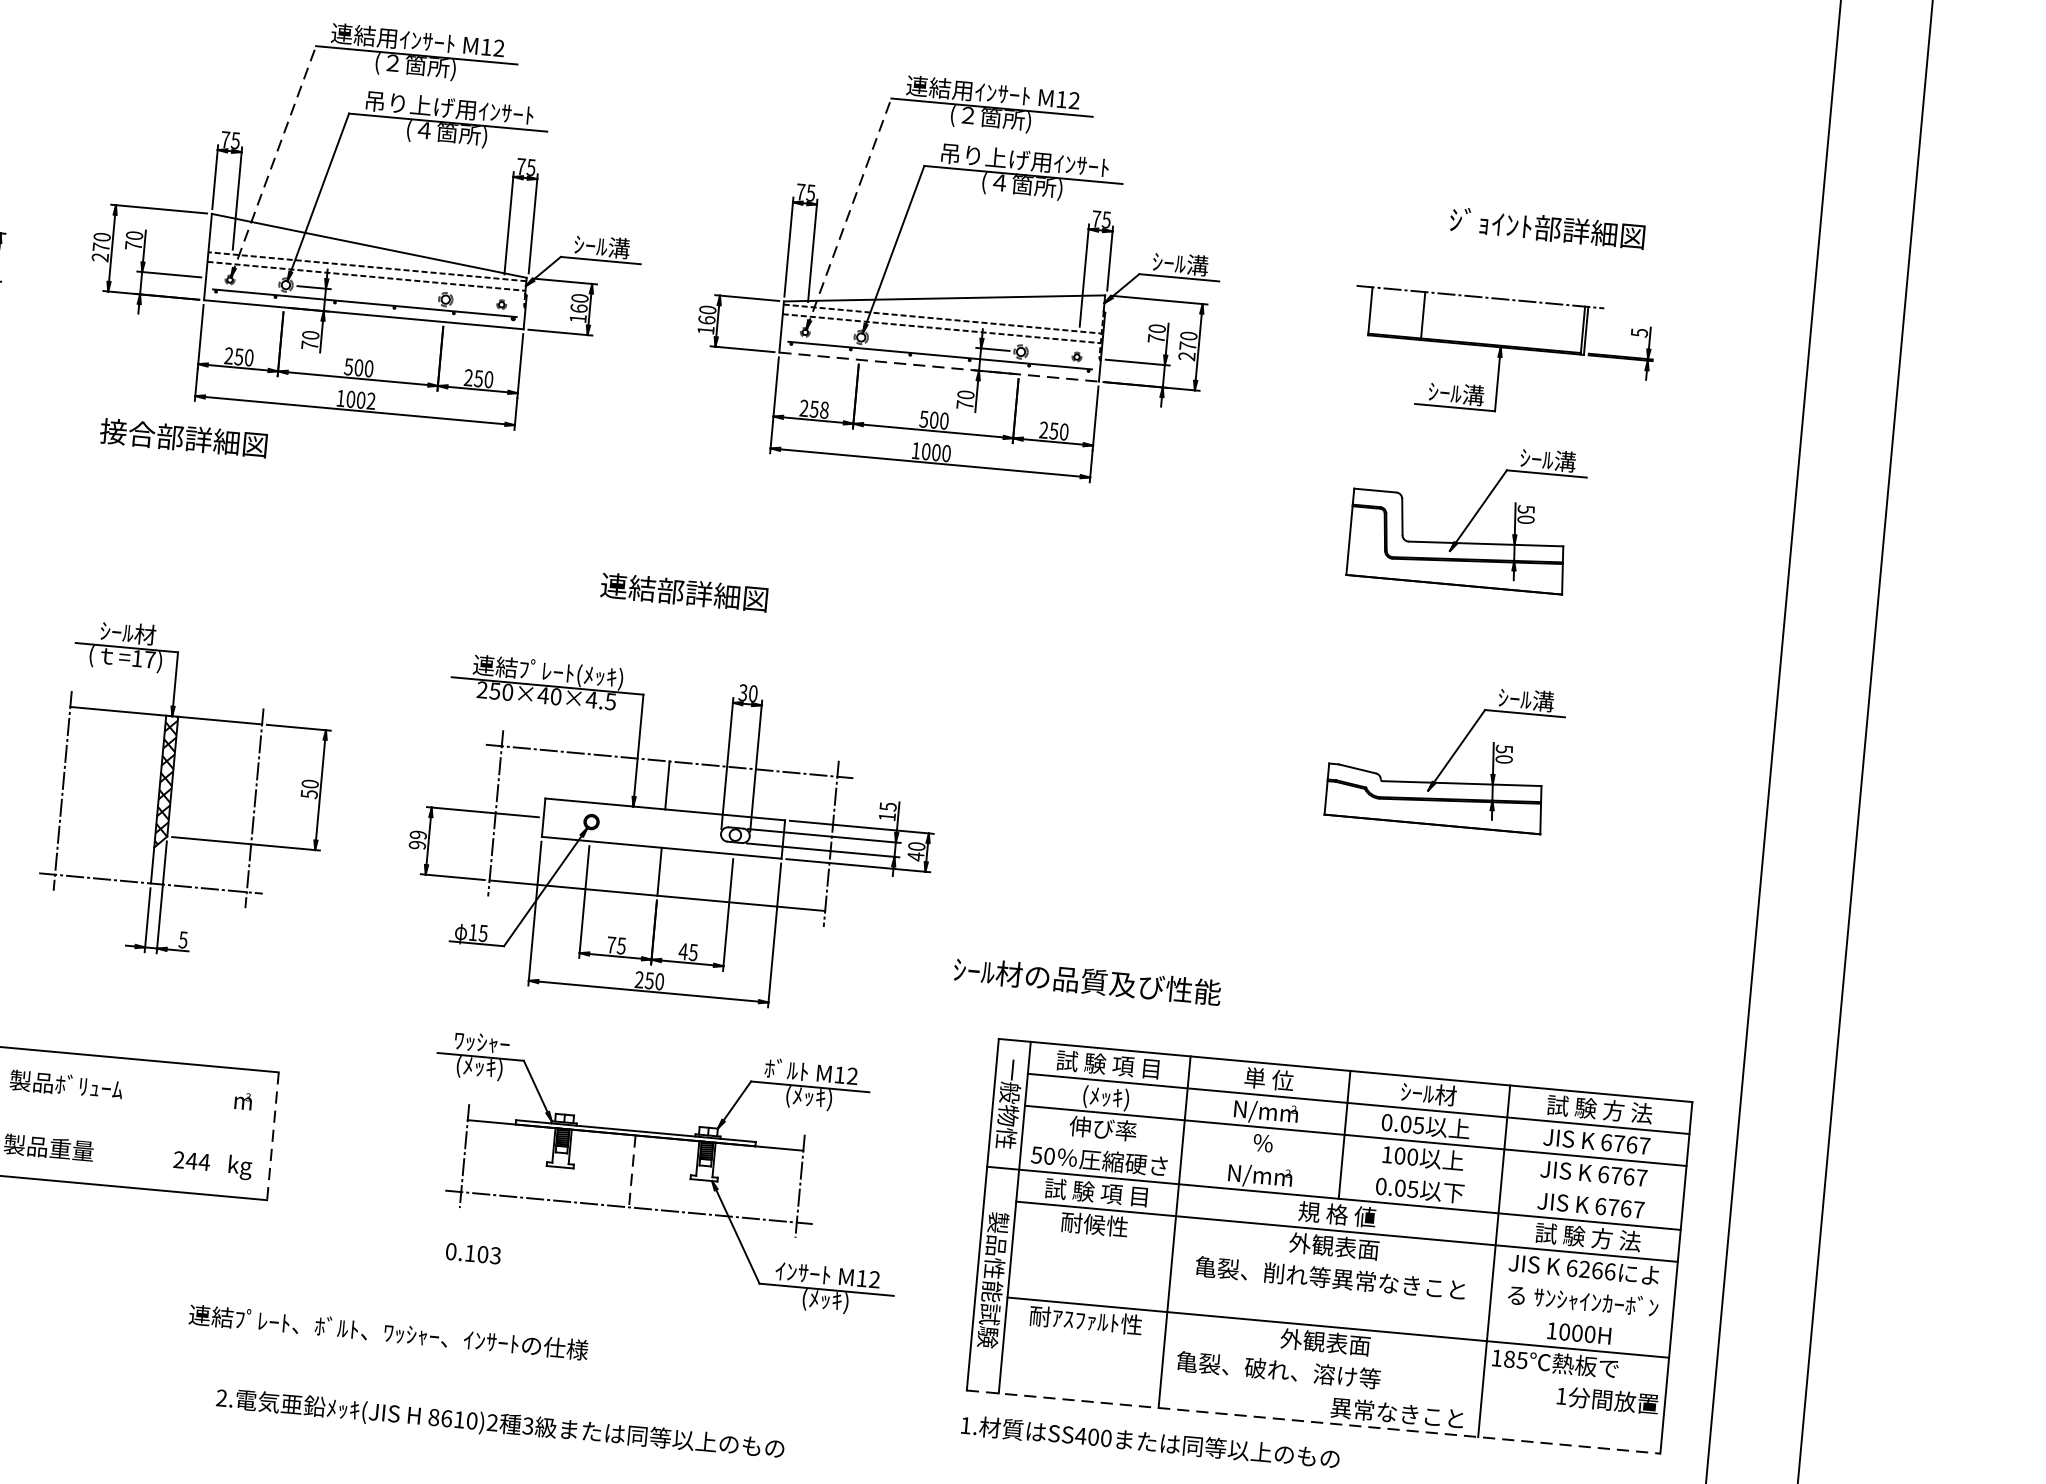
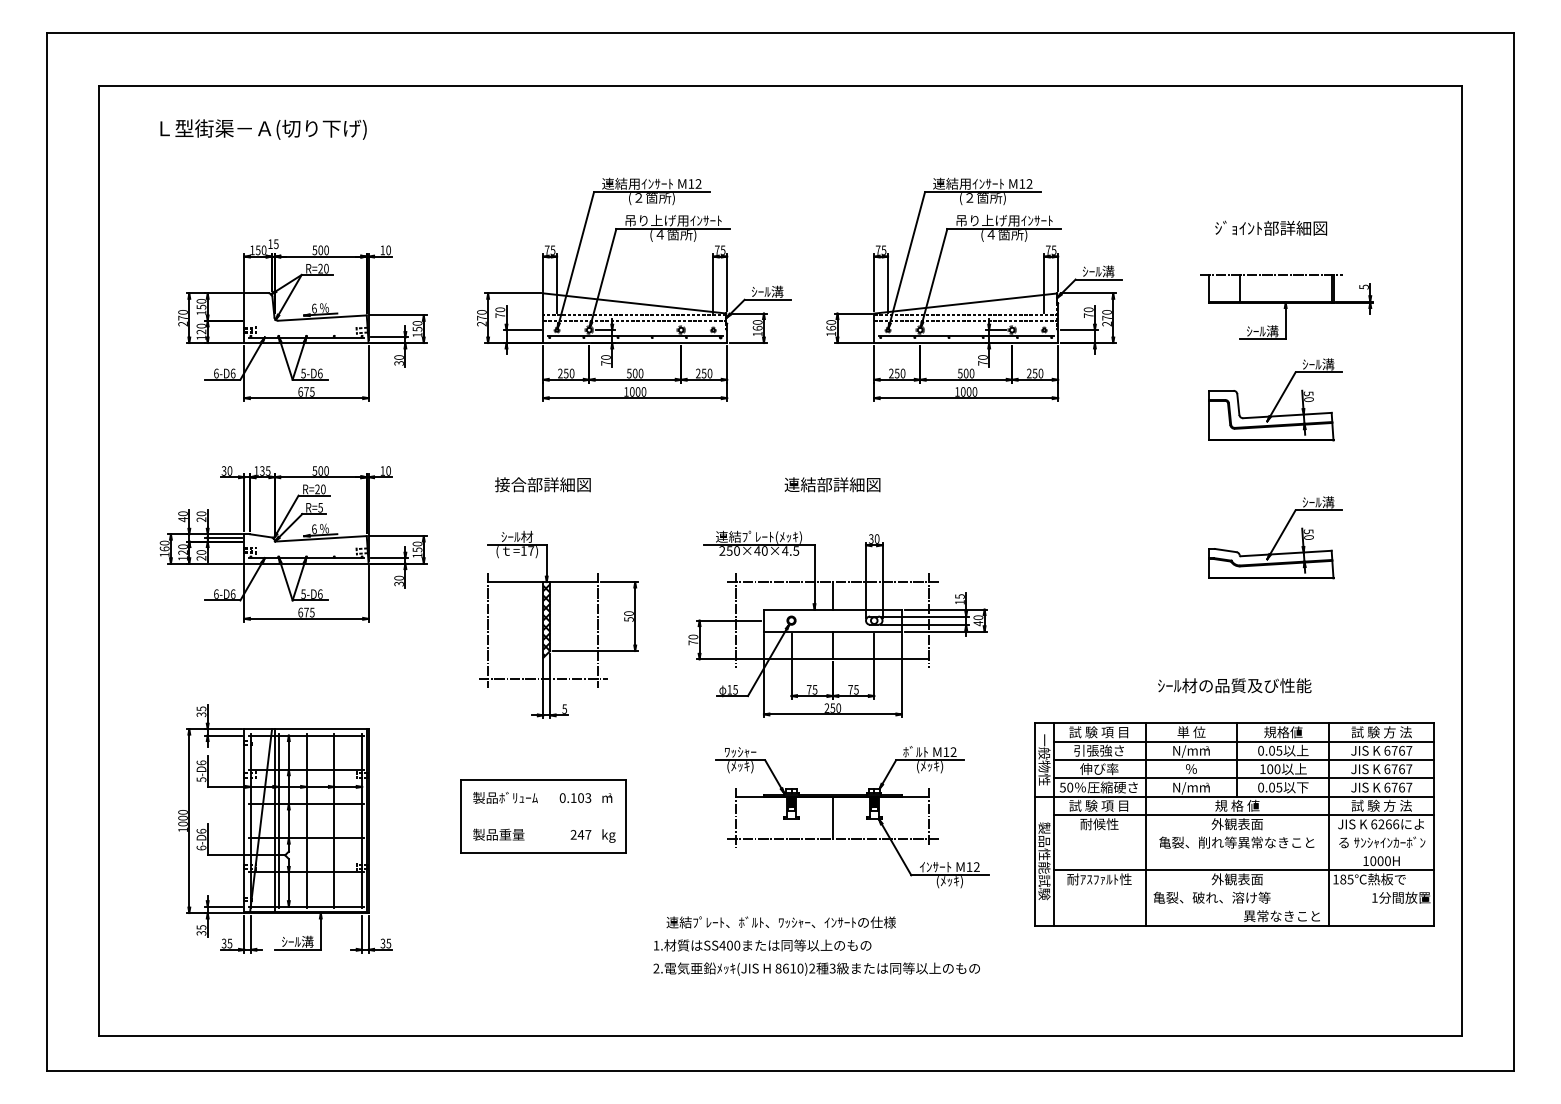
line: (273, 161) -> (575, 260), dashed -> solid
line: (848, 214) -> (906, 260), dashed -> solid
text: (1548, 227) -> (1271, 227), moved
line: (939, 367) -> (966, 343), dashed -> solid
text: (370, 400) -> (643, 391), 1002 -> 1000
text: (823, 410) -> (902, 373), 258 -> 250
text: (183, 437) -> (542, 484), moved
text: (418, 839) -> (693, 639), 99 -> 70
text: (683, 951) -> (850, 689), 45 -> 75
text: (1087, 980) -> (1234, 685), moved
text: (1428, 1094) -> (1283, 732), ｼｰﾙ材 -> 規格値
text: (1104, 1098) -> (1098, 751), (ﾒｯｷ) -> 引張強さ
line: (273, 1136) -> (626, 816), dashed -> solid
text: (204, 1161) -> (588, 834), 244 -> 247
line: (1352, 1167) -> (1243, 778), added
line: (631, 1170) -> (832, 817), dashed -> solid
text: (473, 1252) -> (575, 797), moved
text: (387, 1332) -> (780, 922), moved
line: (1313, 1421) -> (1234, 925), dashed -> solid
text: (500, 1423) -> (816, 968), moved
text: (1150, 1442) -> (762, 945), moved

